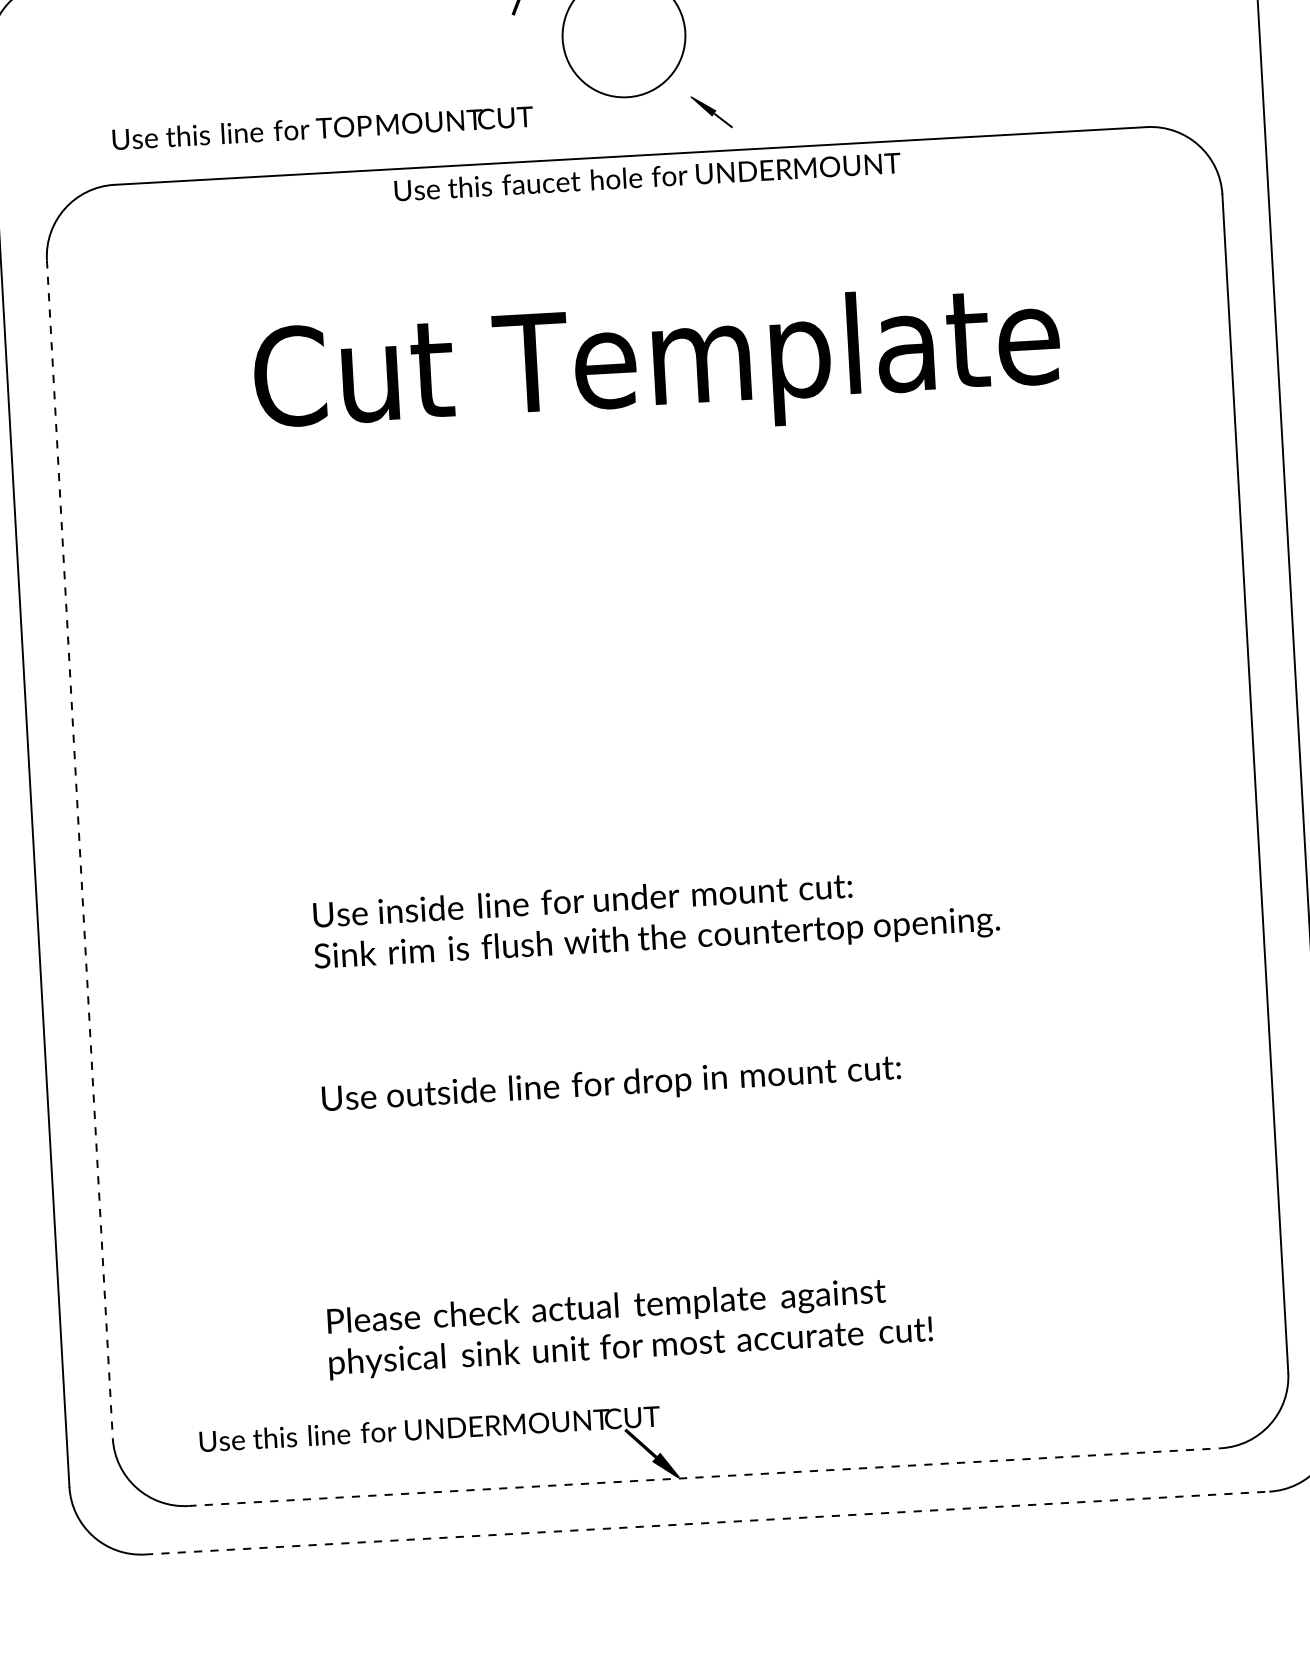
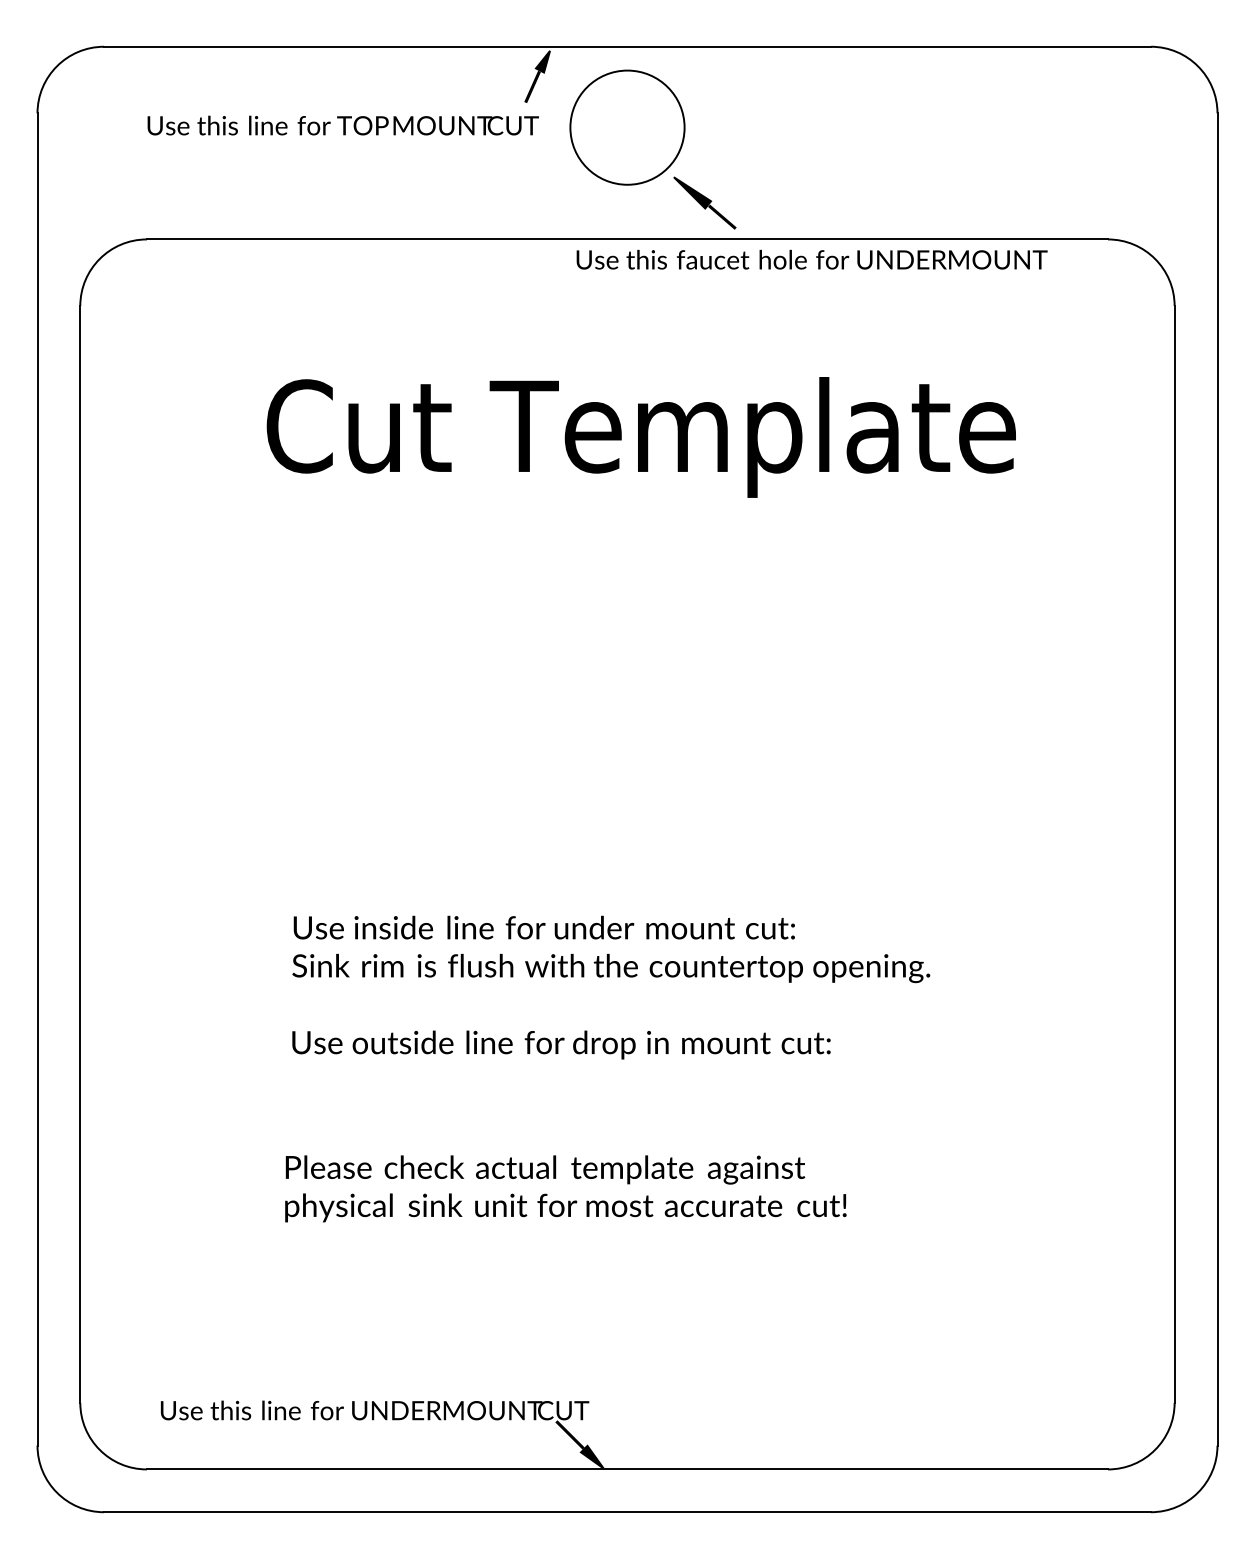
part: (711, 111) -> (704, 202), size x1.67
text: (322, 128) -> (342, 125), moved
text: (646, 176) -> (811, 259), moved
line: (80, 849) -> (80, 854), dashed -> solid
text: (611, 1084) -> (561, 1044), moved
text: (629, 1327) -> (565, 1188), moved
line: (704, 1477) -> (627, 1469), dashed -> solid
line: (708, 1523) -> (628, 1512), dashed -> solid

